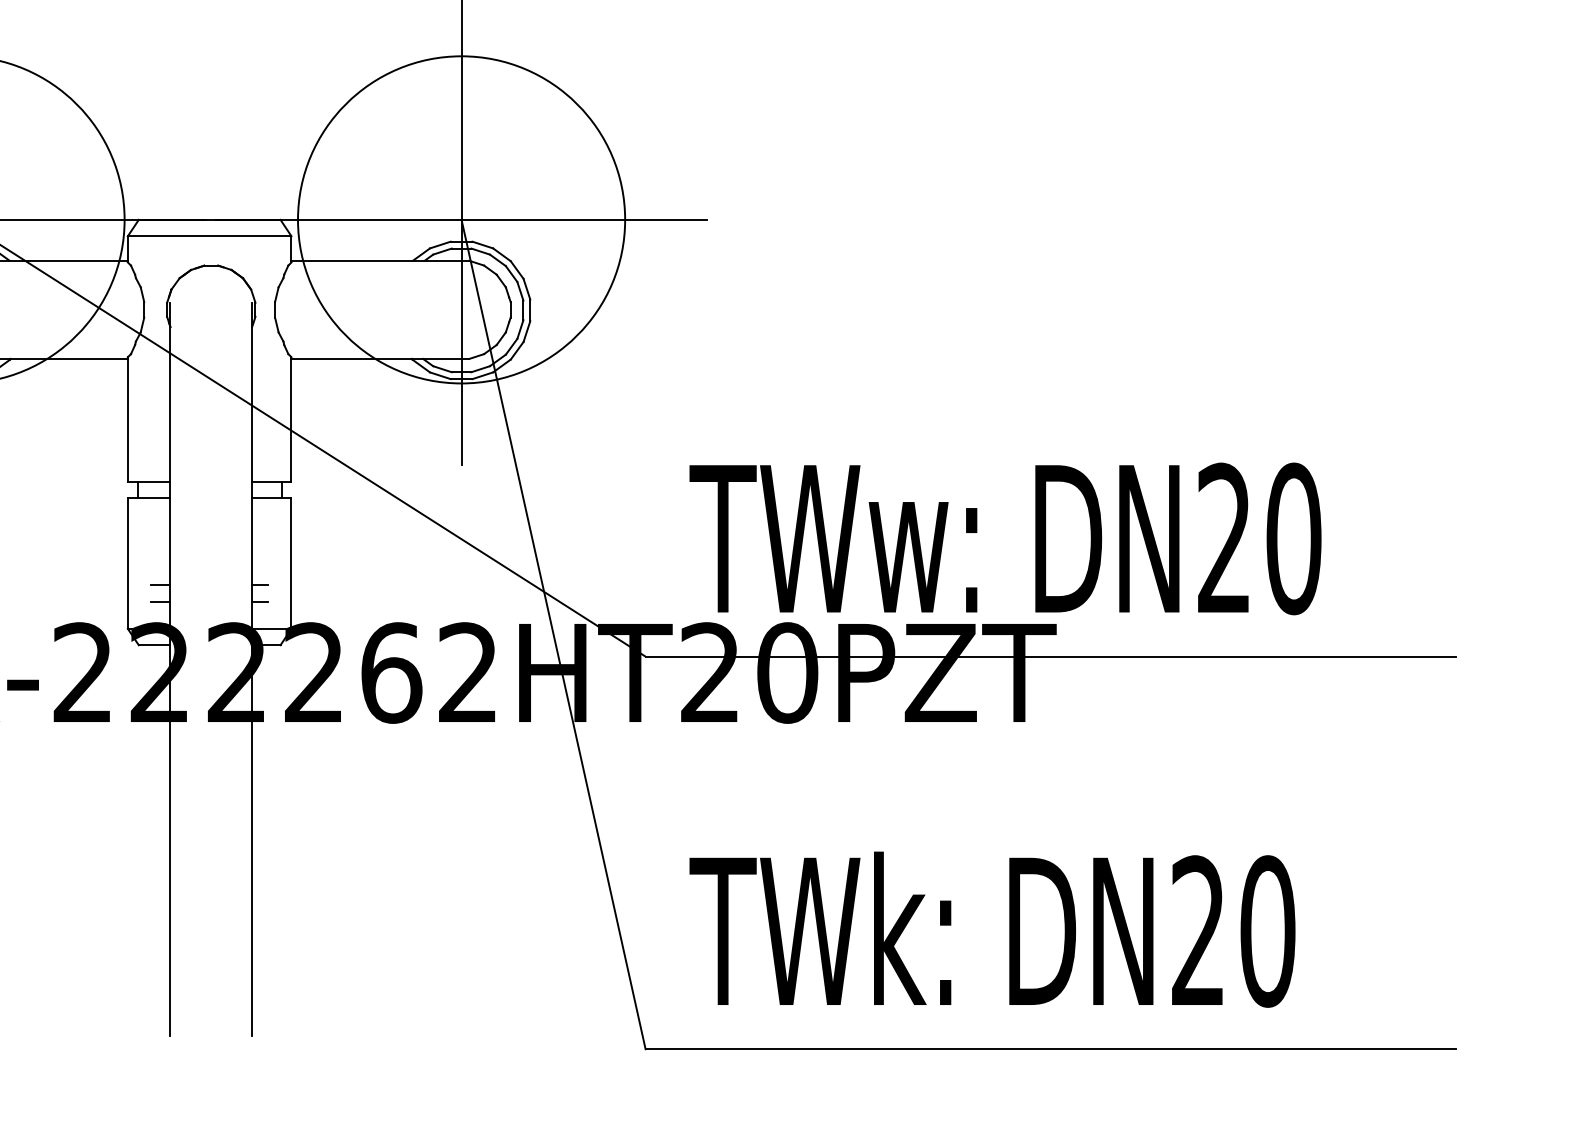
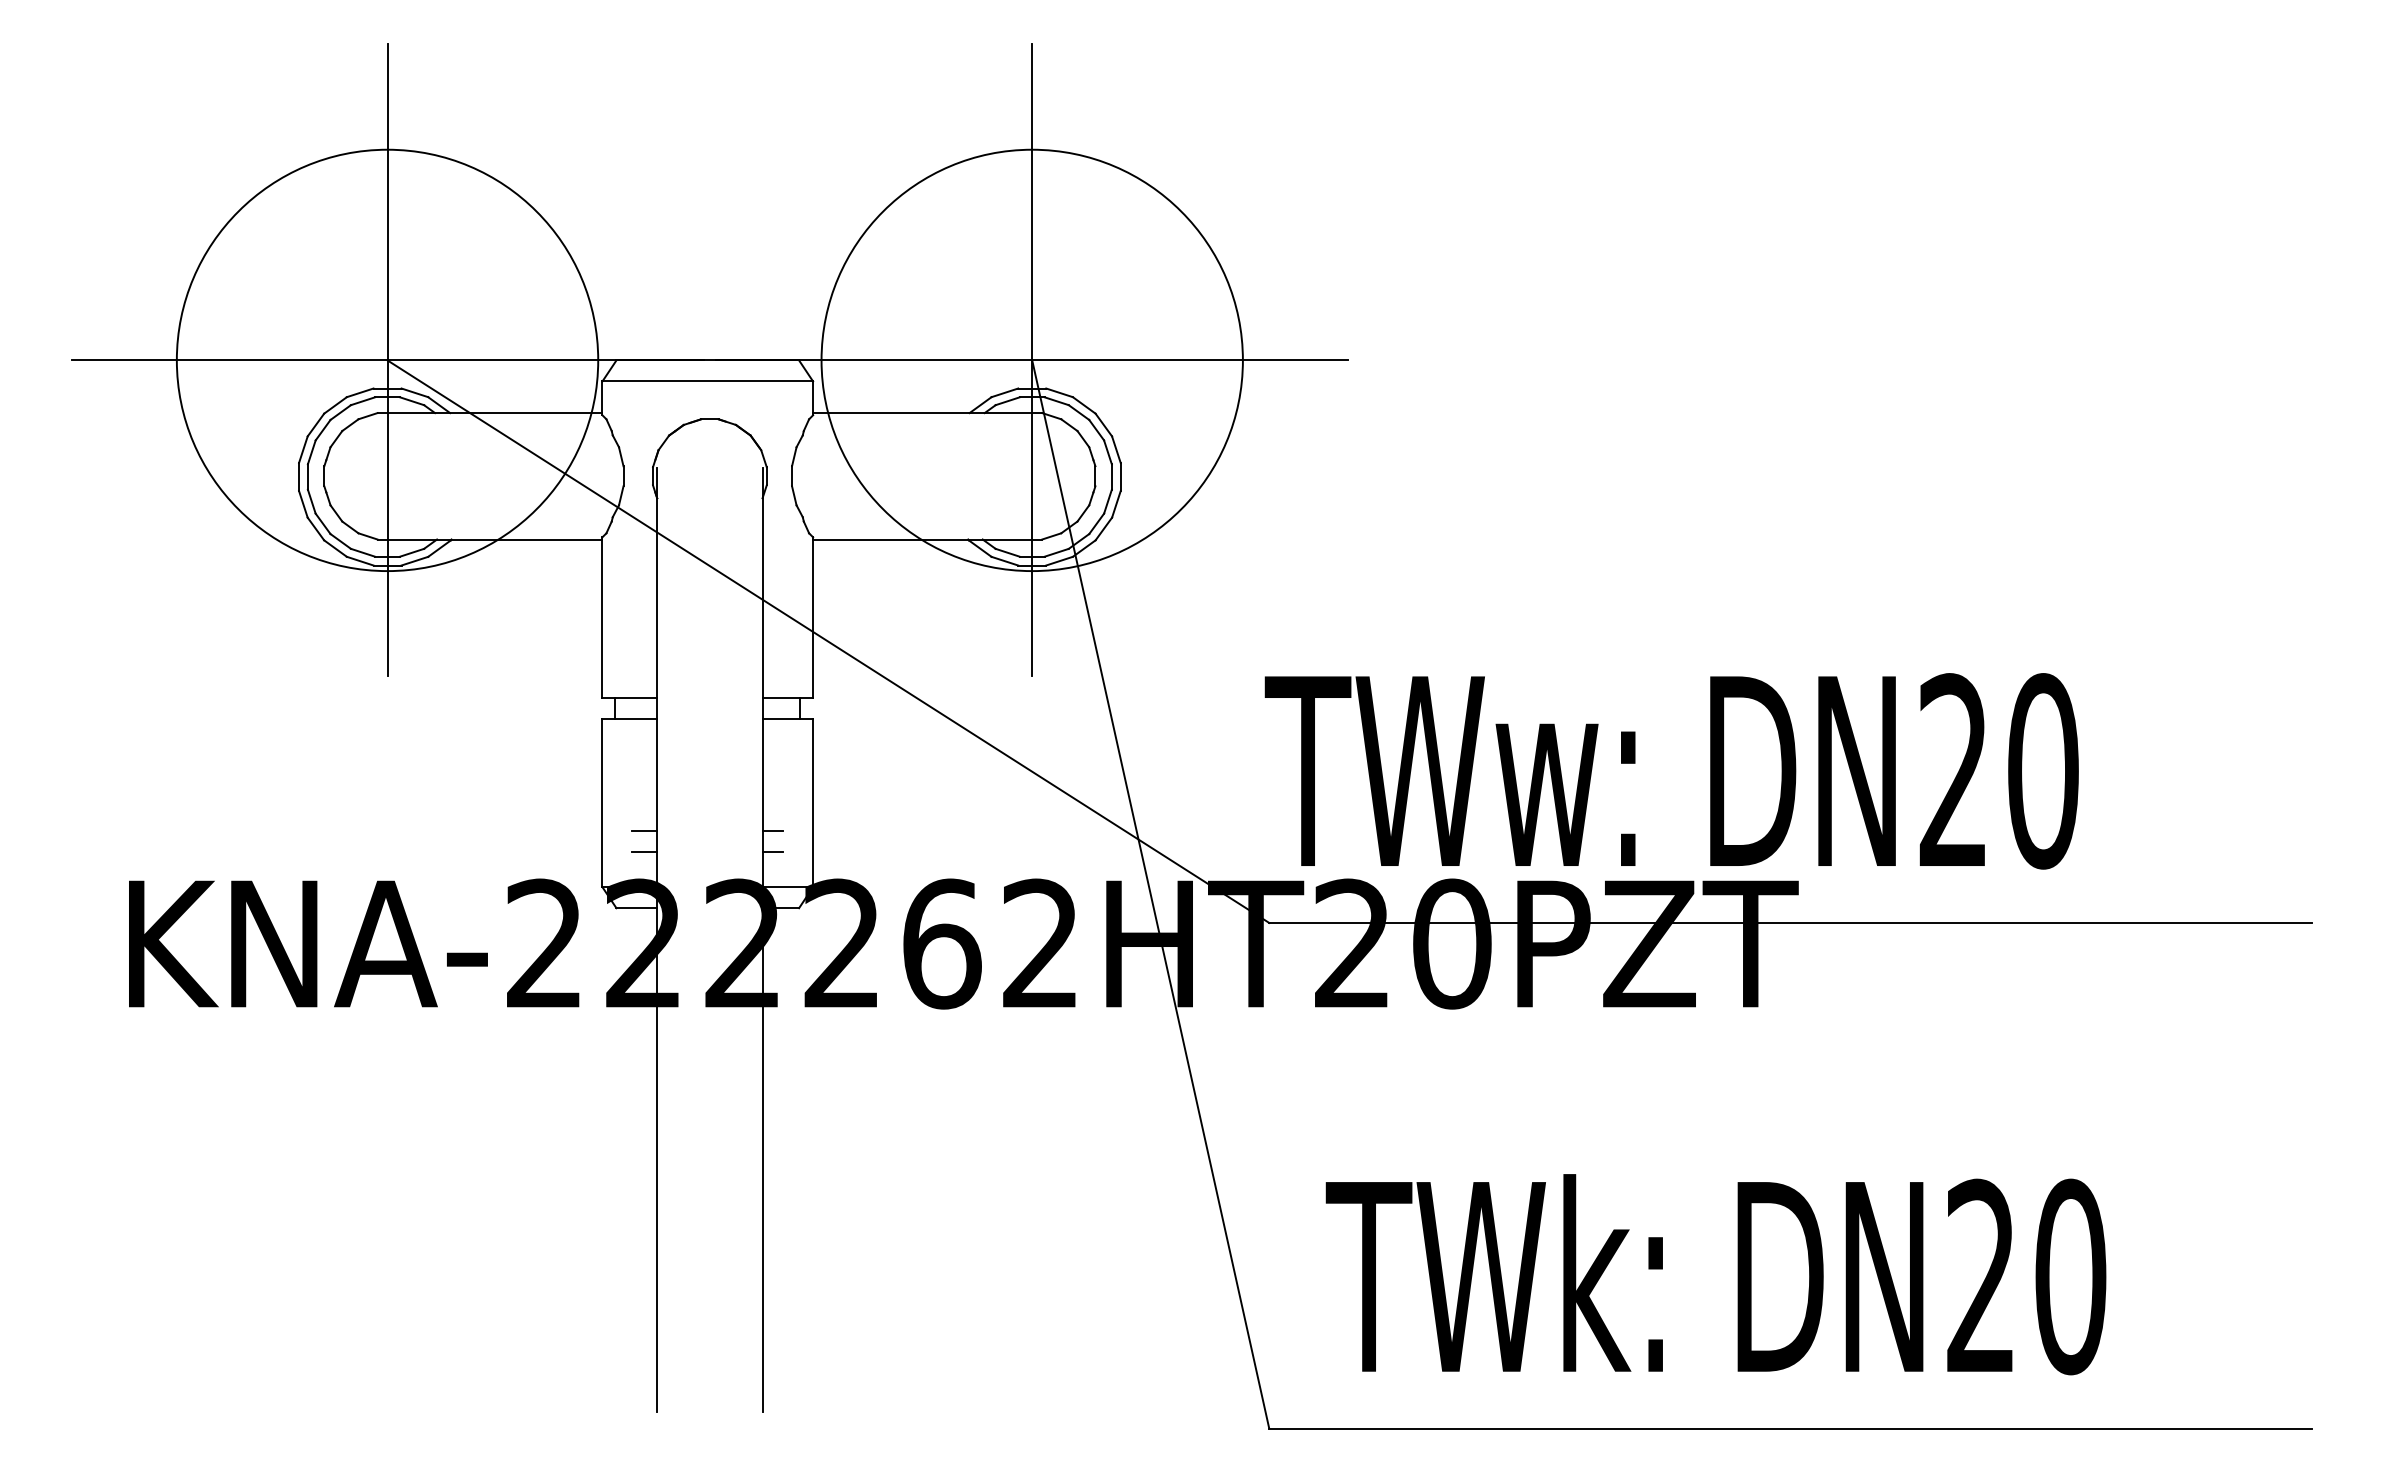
text: (1005, 539) -> (1671, 771), moved

